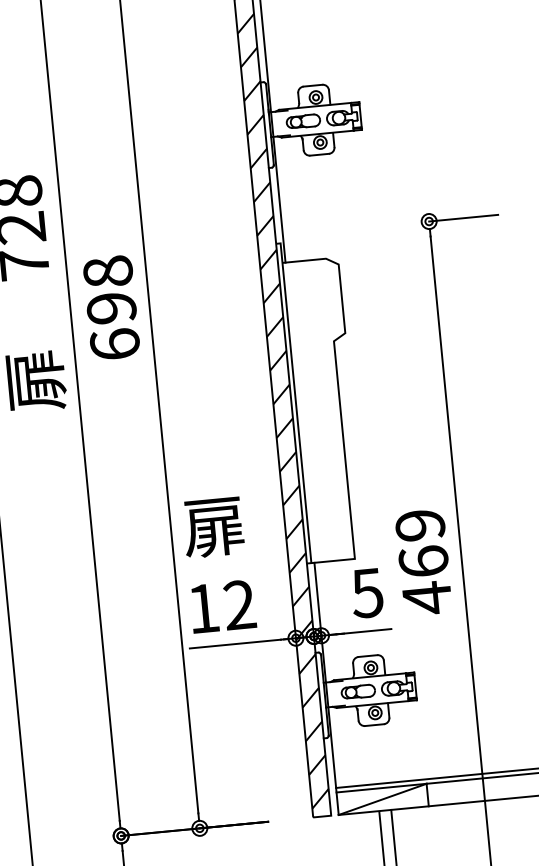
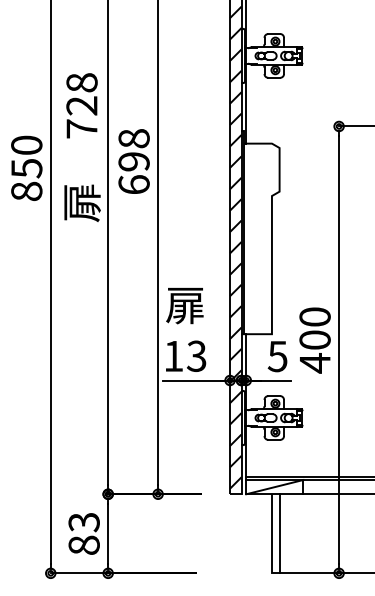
text: (421, 543) -> (314, 328), 469 -> 400
text: (239, 605) -> (196, 356), 12 -> 13

